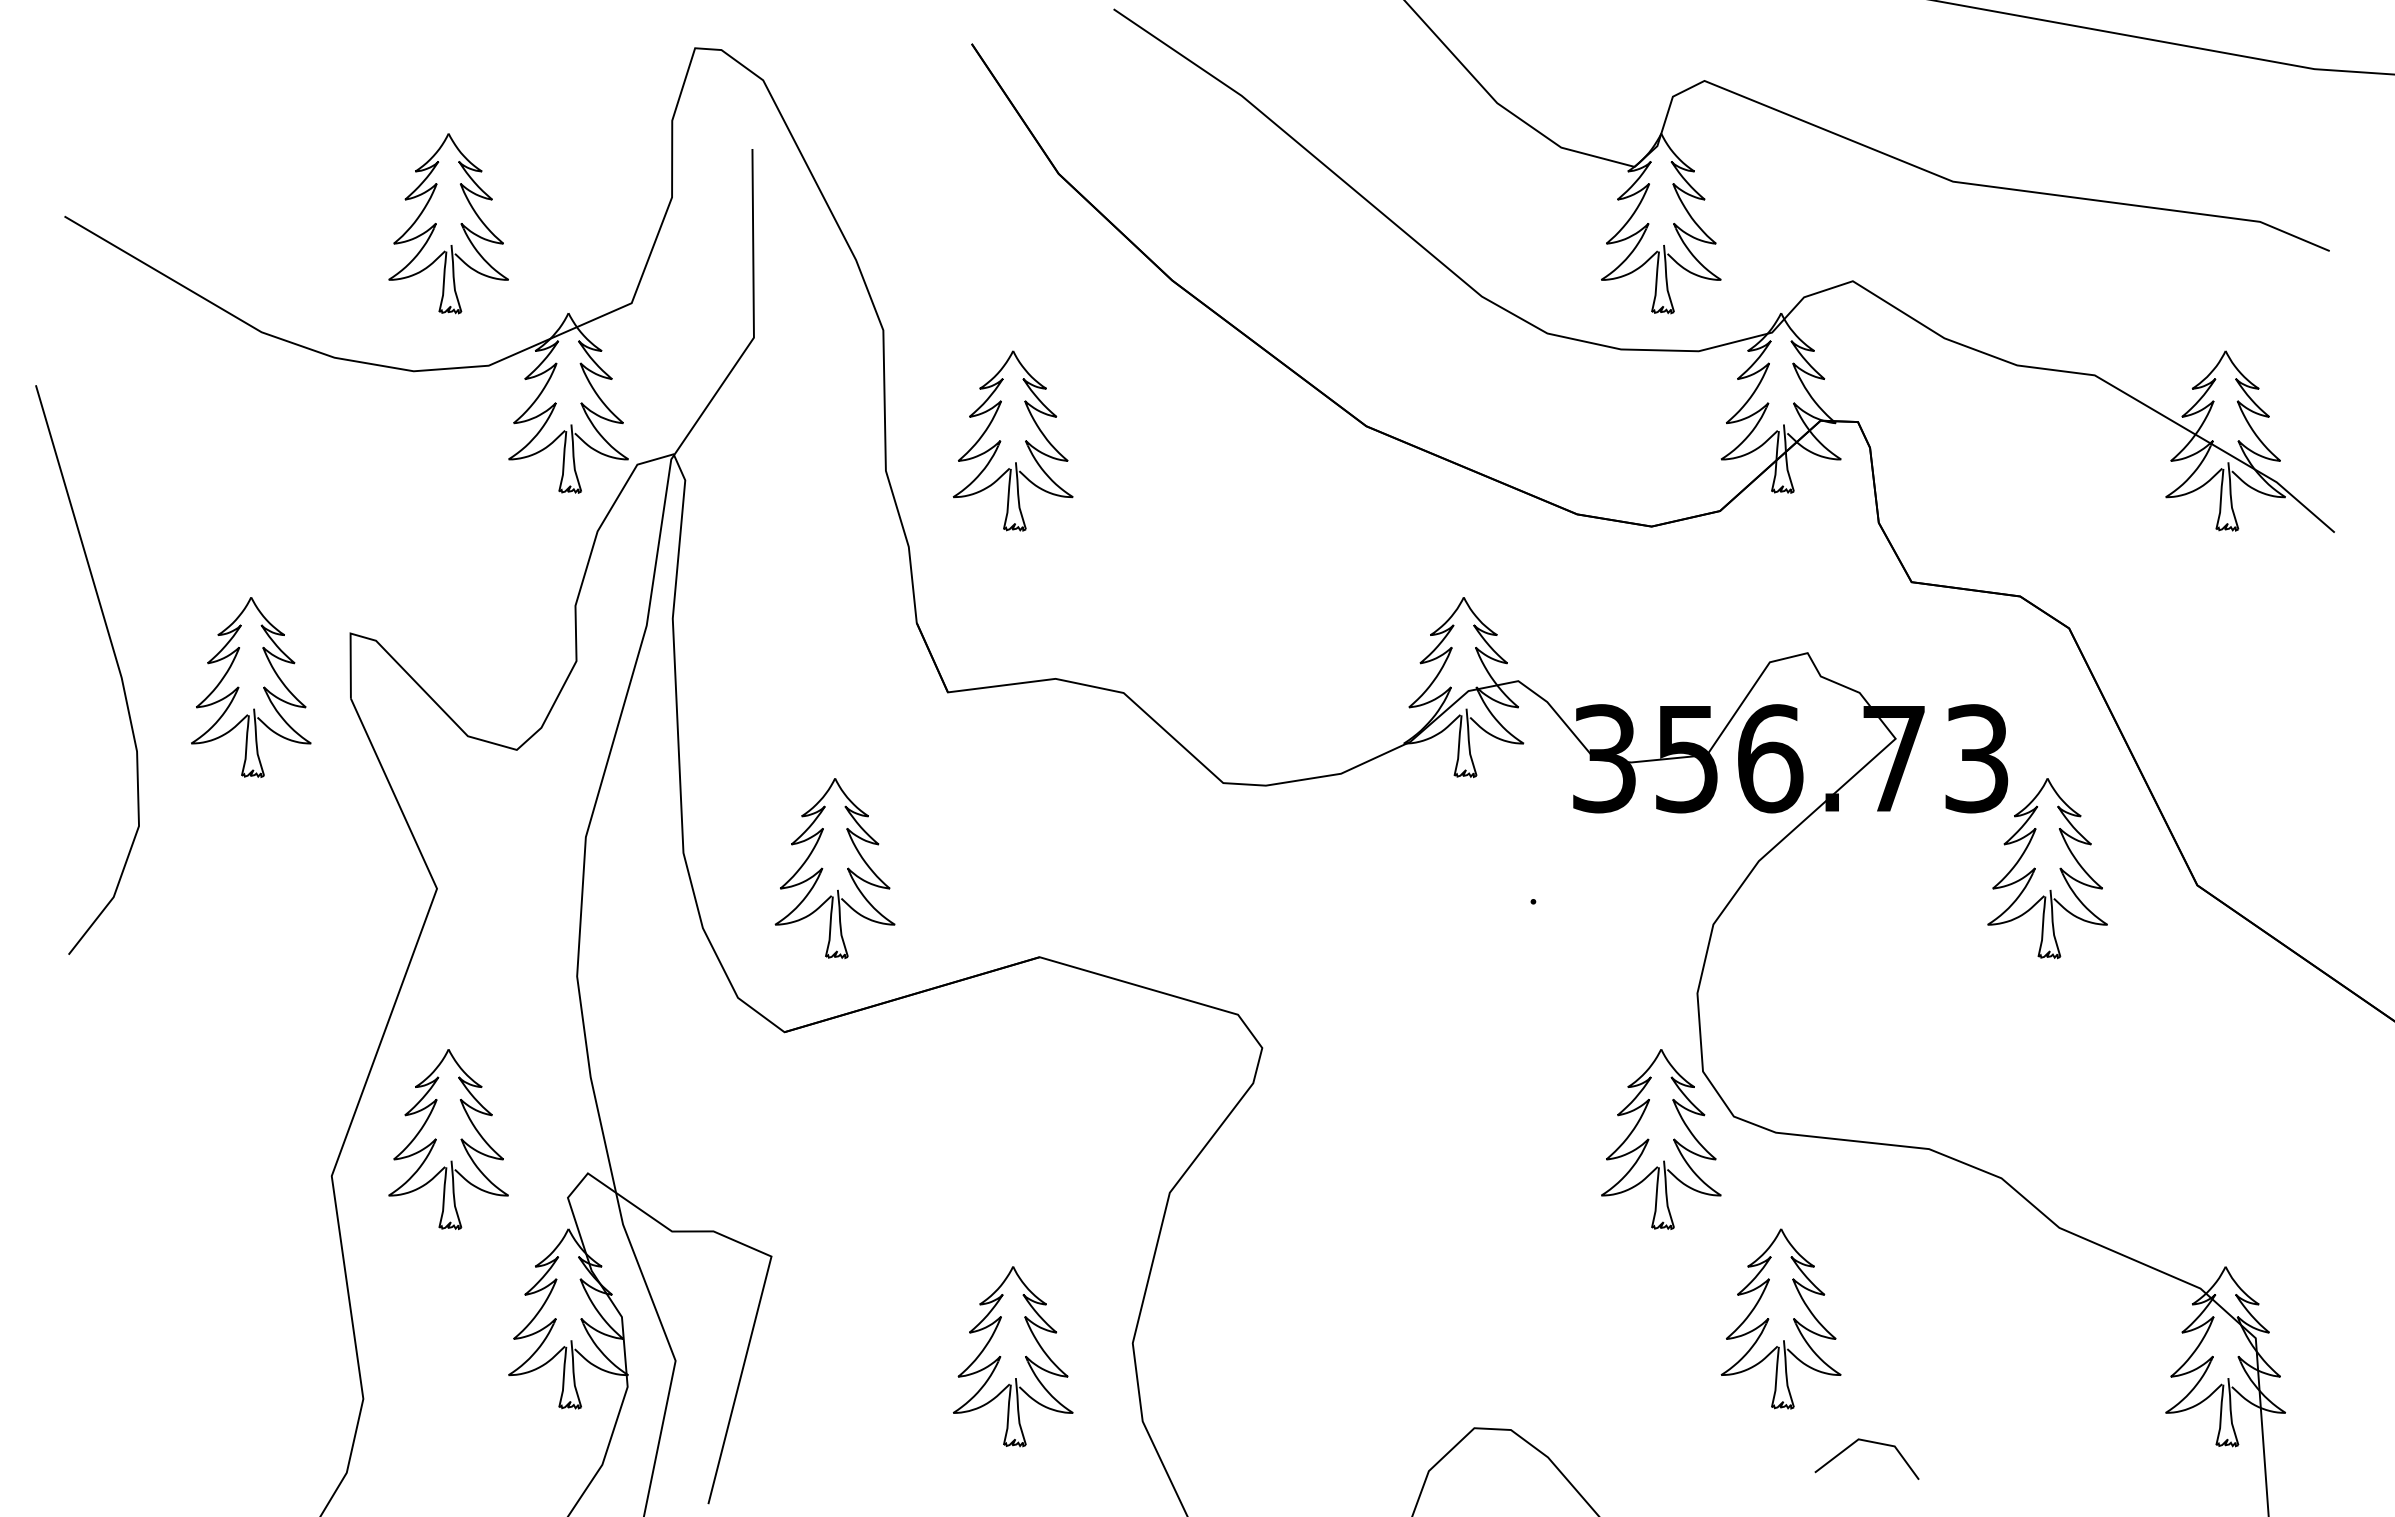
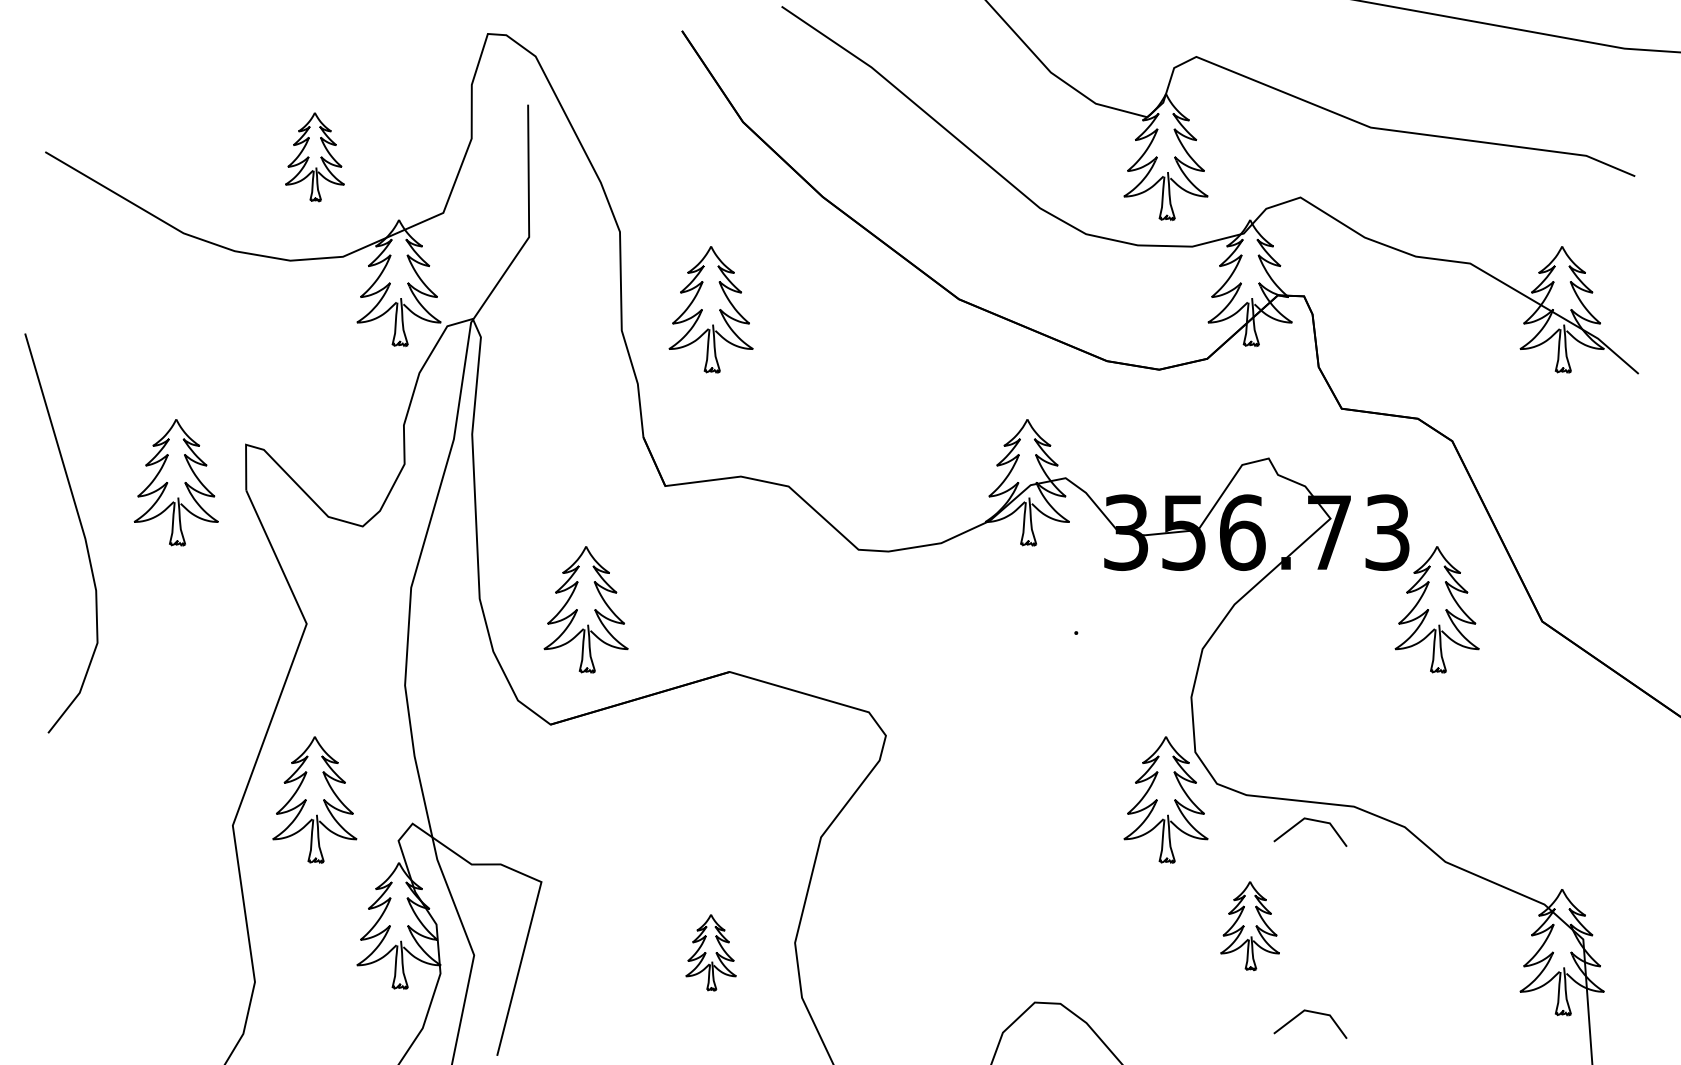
part: (448, 222) -> (314, 156), size x0.7
curve: (114, 660) -> (80, 526), moved
line: (1871, 1170) -> (1313, 821), added
part: (1780, 1318) -> (1249, 925), size x0.7
part: (1012, 1356) -> (710, 952), size x0.6

